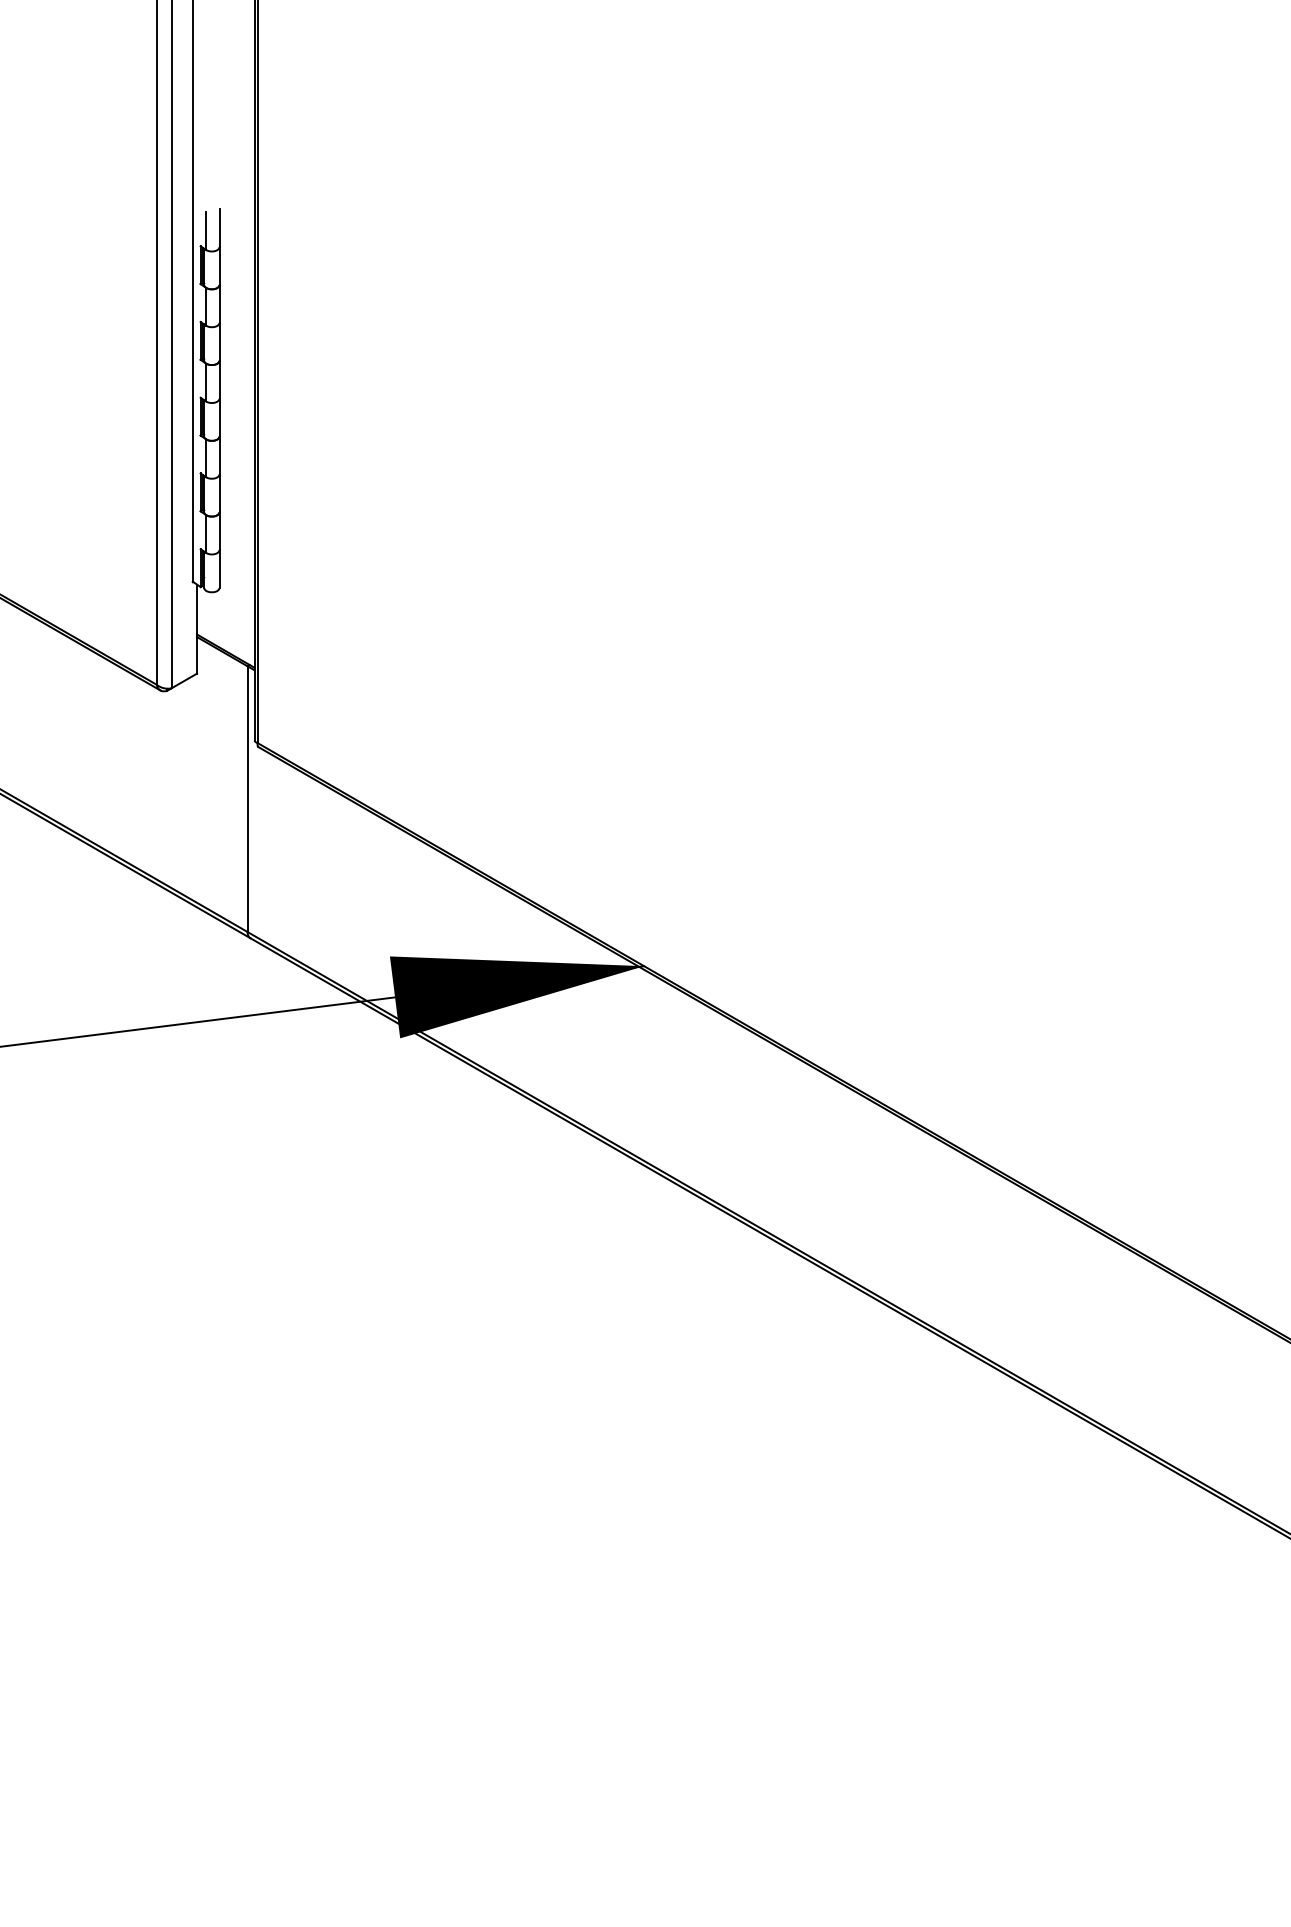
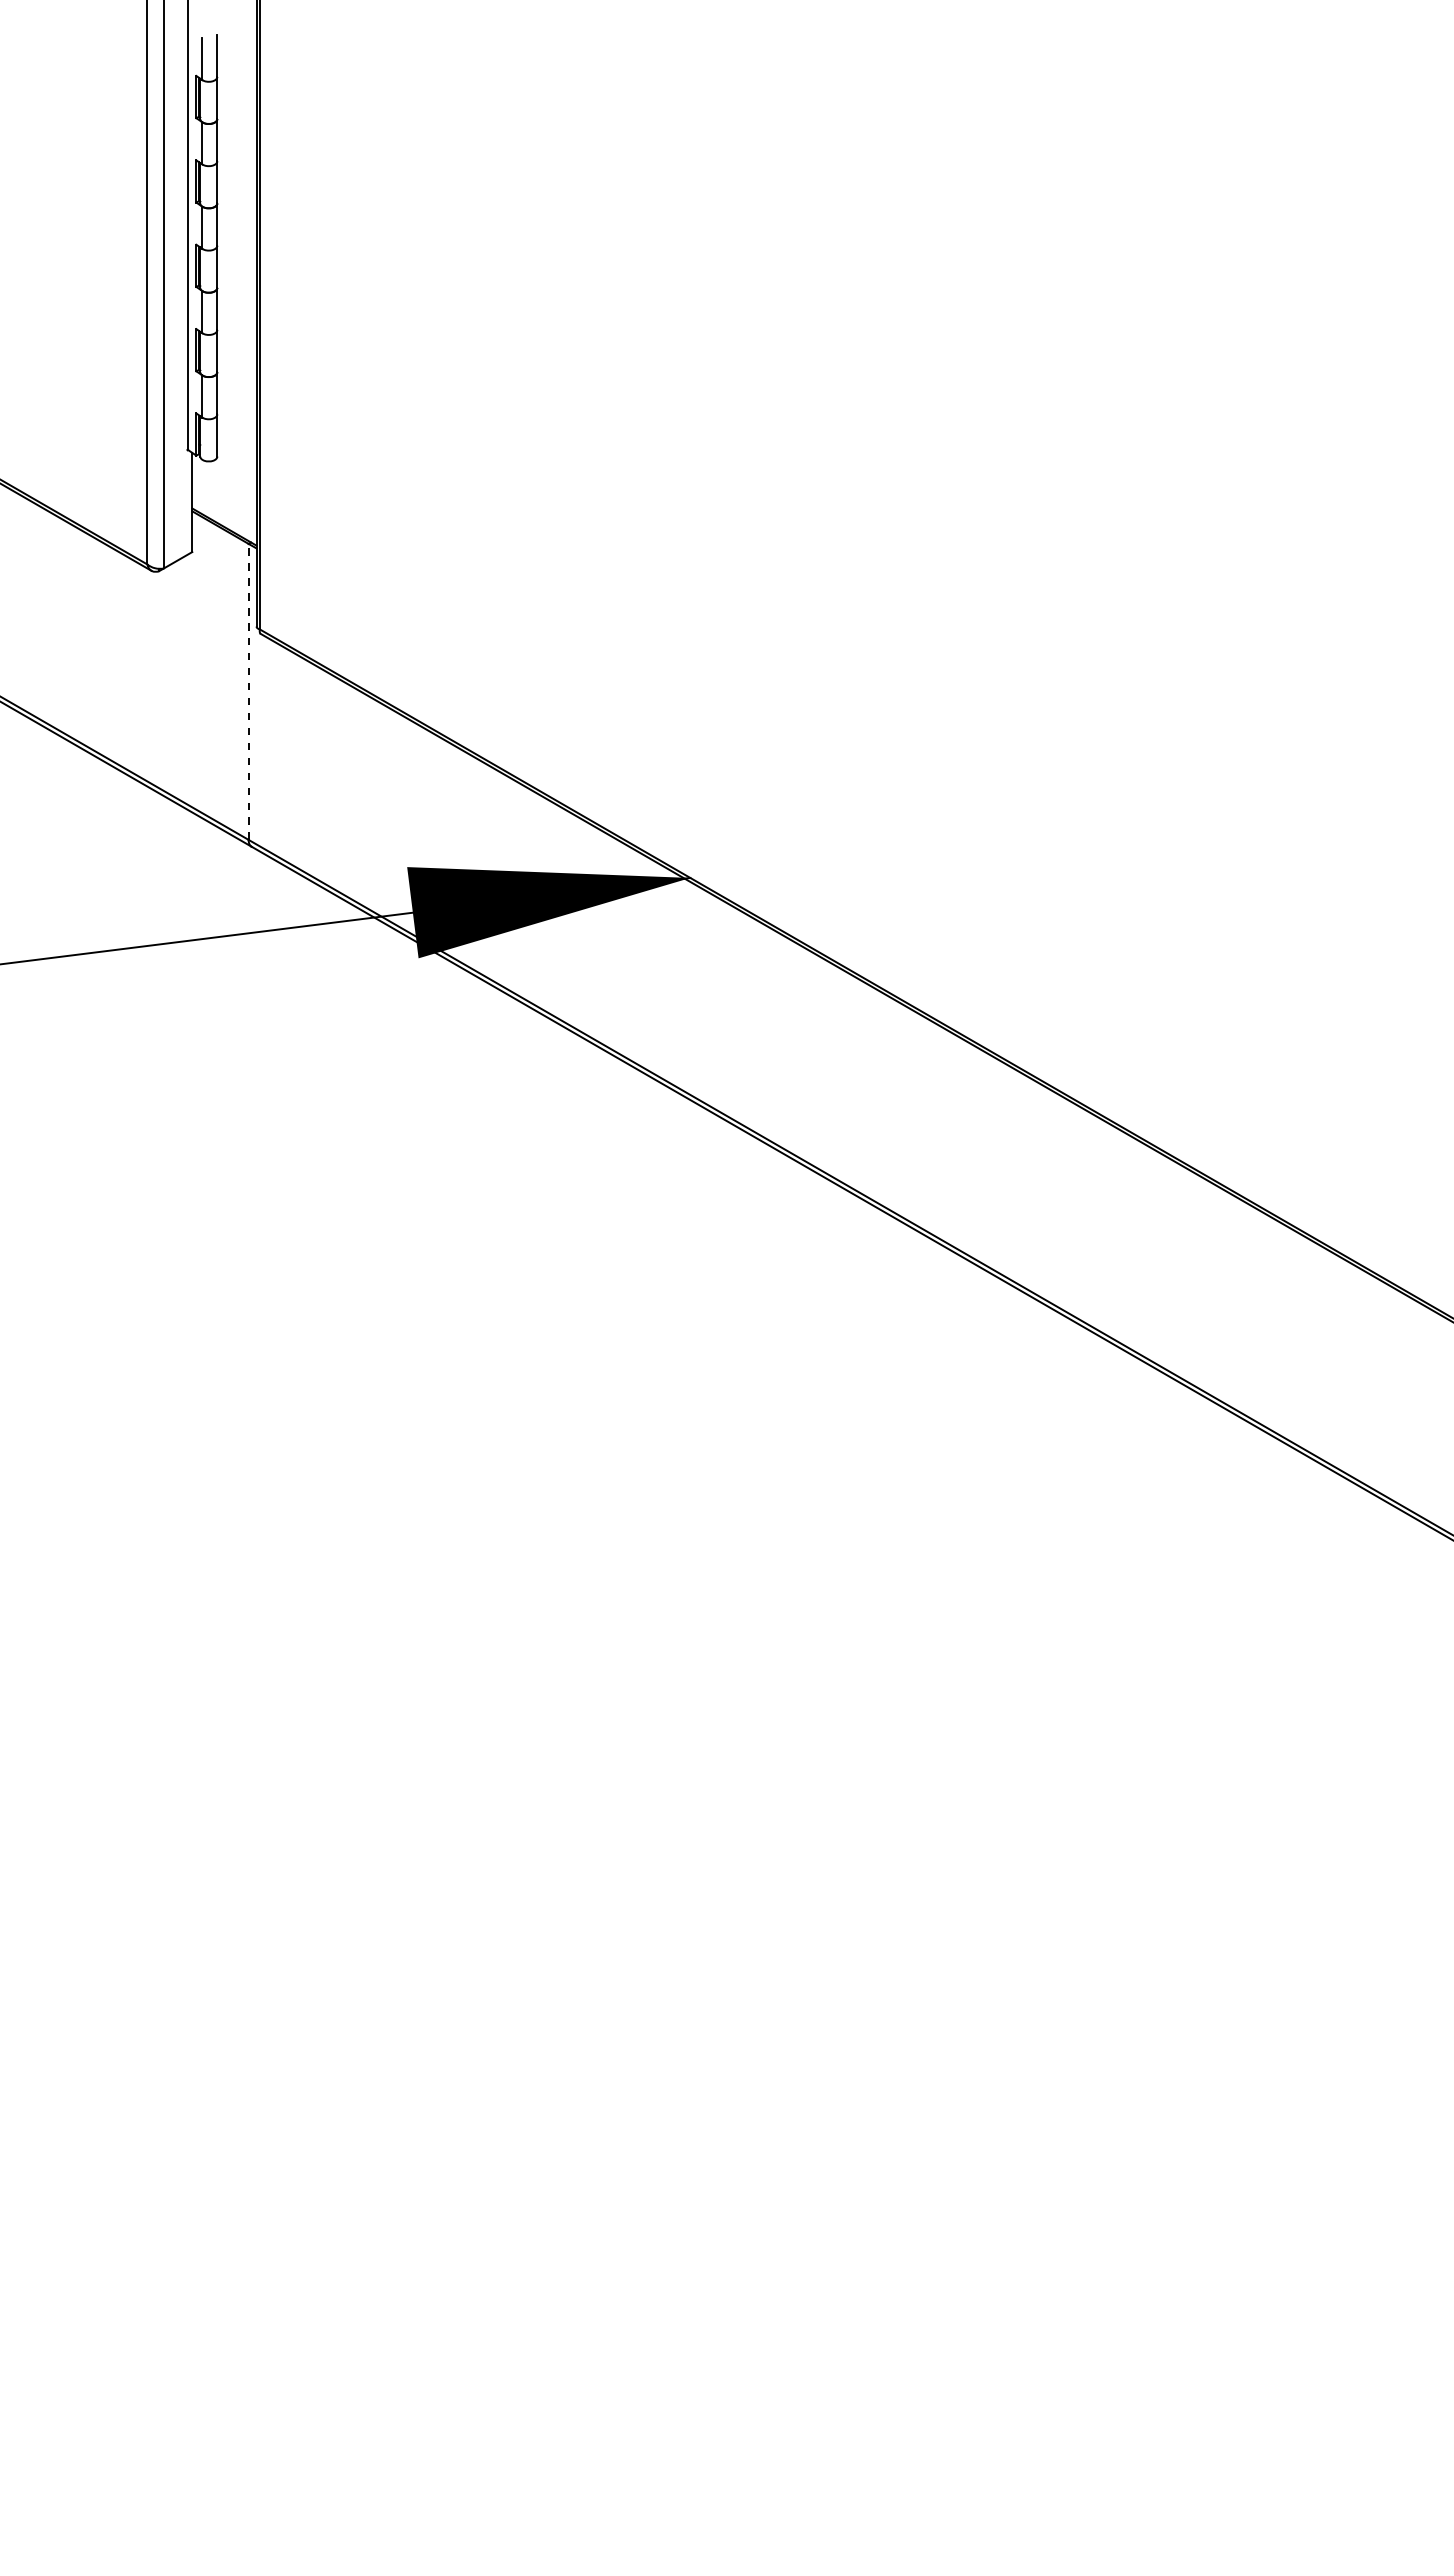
line: (247, 798) -> (248, 691), solid -> dashed

